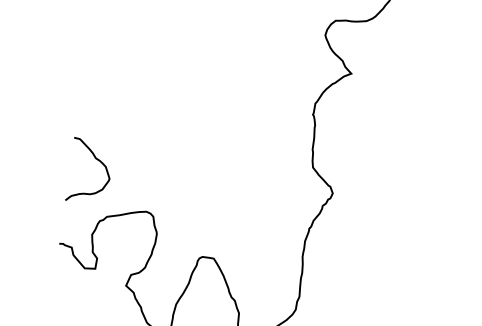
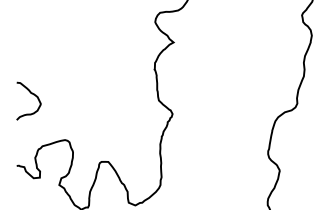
curve: (96, 160) -> (31, 94), moved

